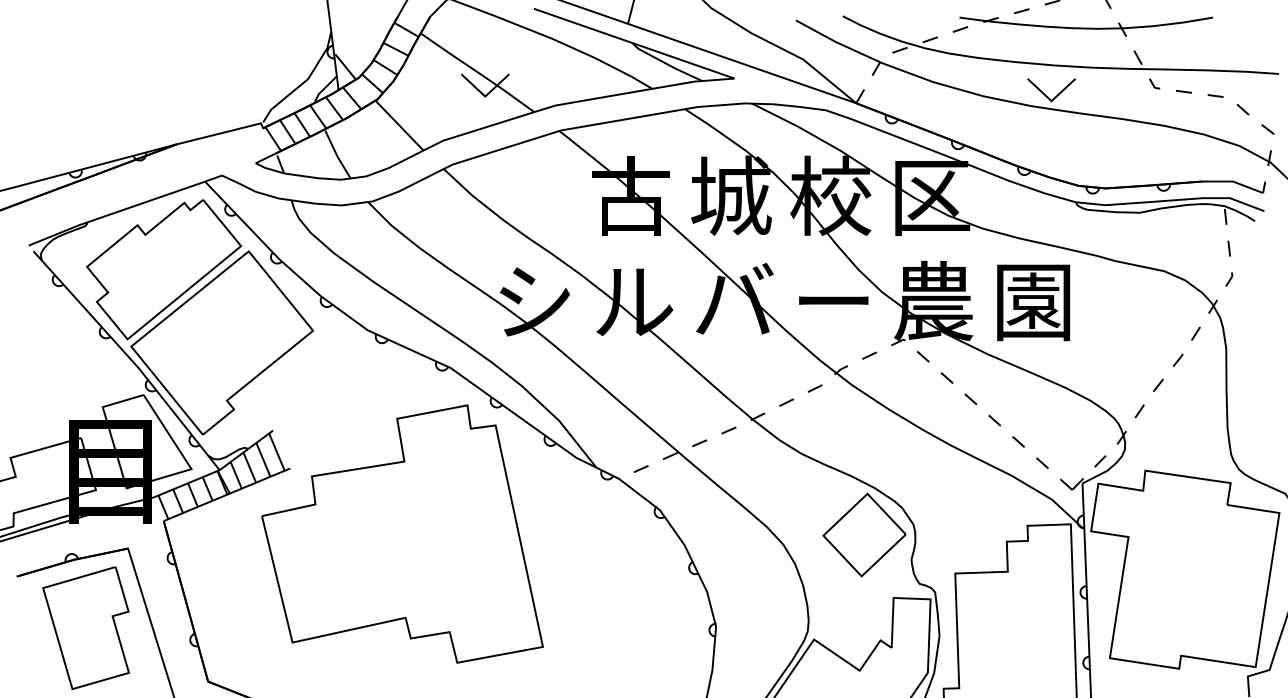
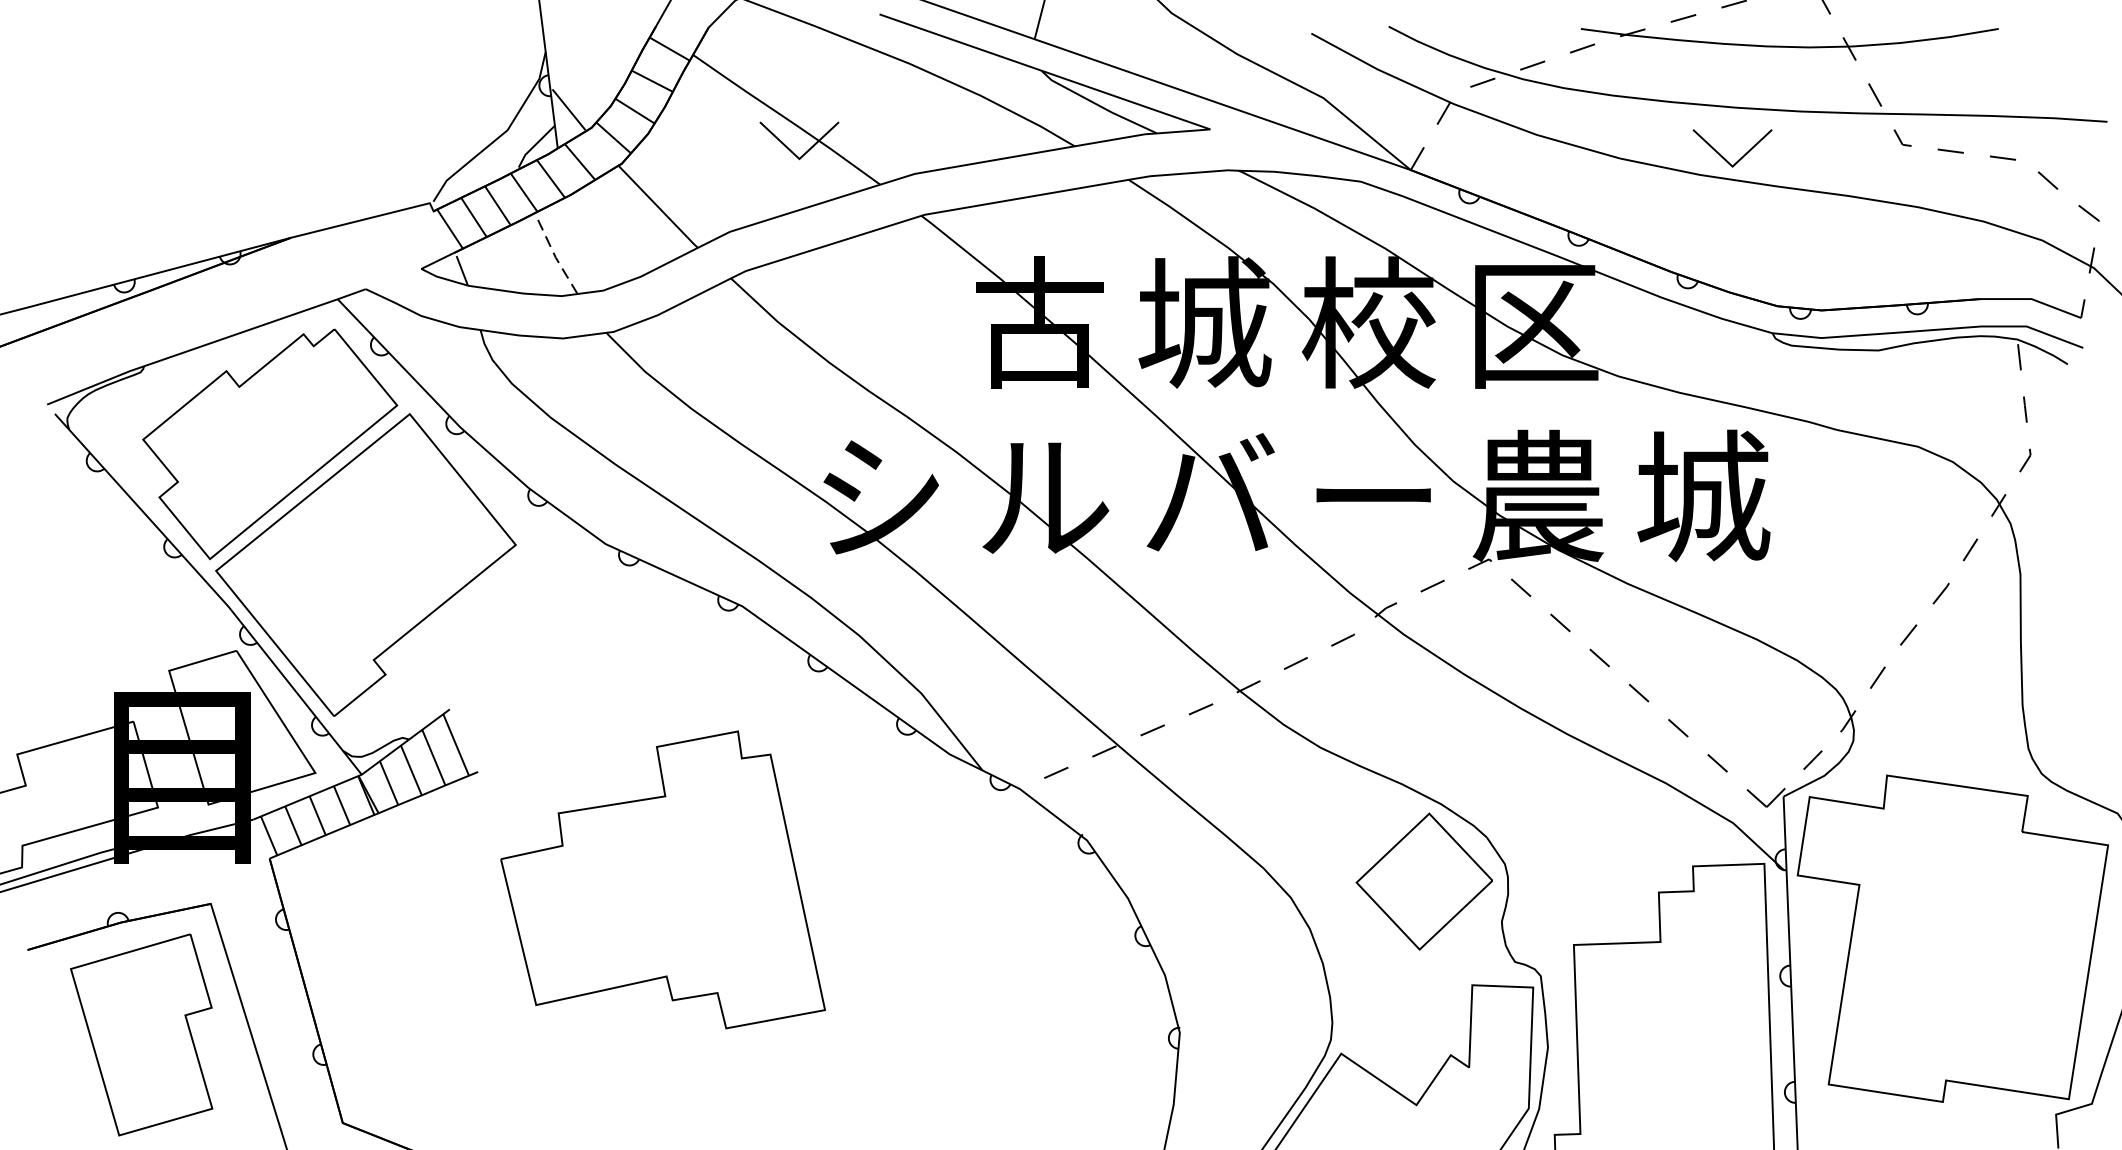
line: (337, 155) -> (555, 256), solid -> dashed
text: (1033, 300) -> (1702, 495), 園 -> 城
part: (402, 533) -> (663, 879), size x0.7

